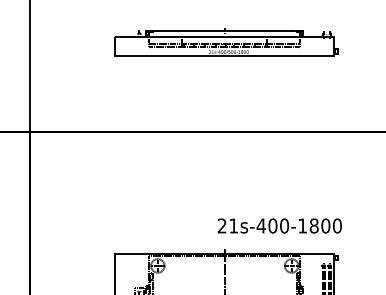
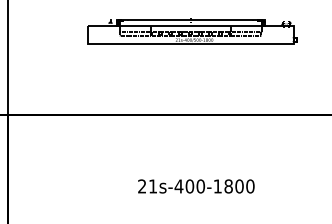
text: (279, 225) -> (196, 185), moved

